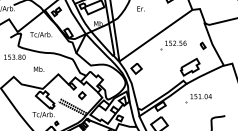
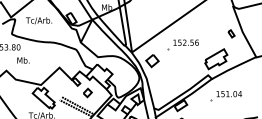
part: (173, 45) -> (183, 45), moved
text: (39, 68) -> (23, 59), moved

